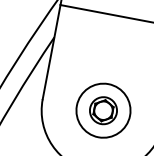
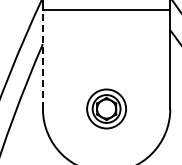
line: (51, 51) -> (42, 59), solid -> dashed
circle: (103, 110) -> (106, 108), size x0.7

